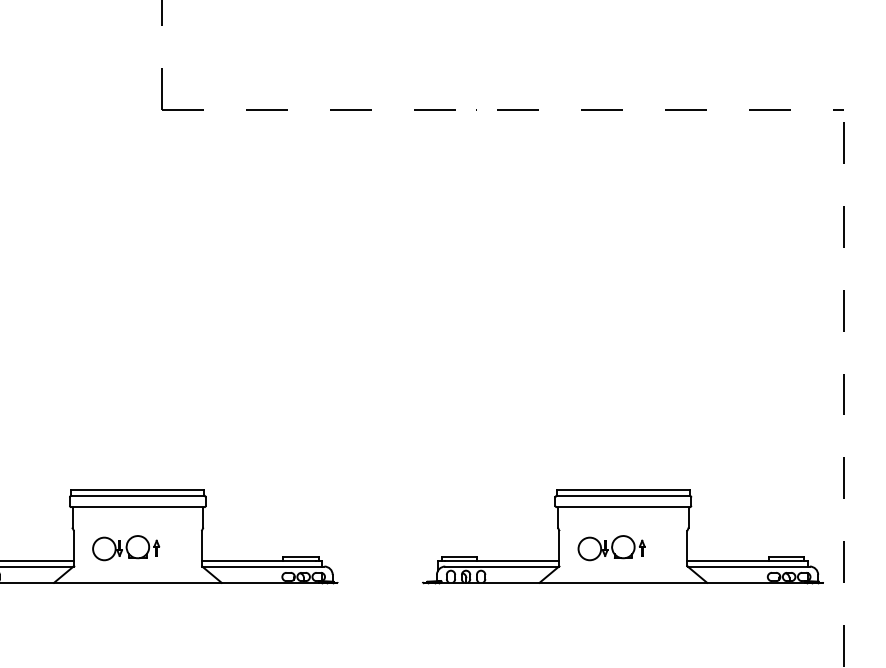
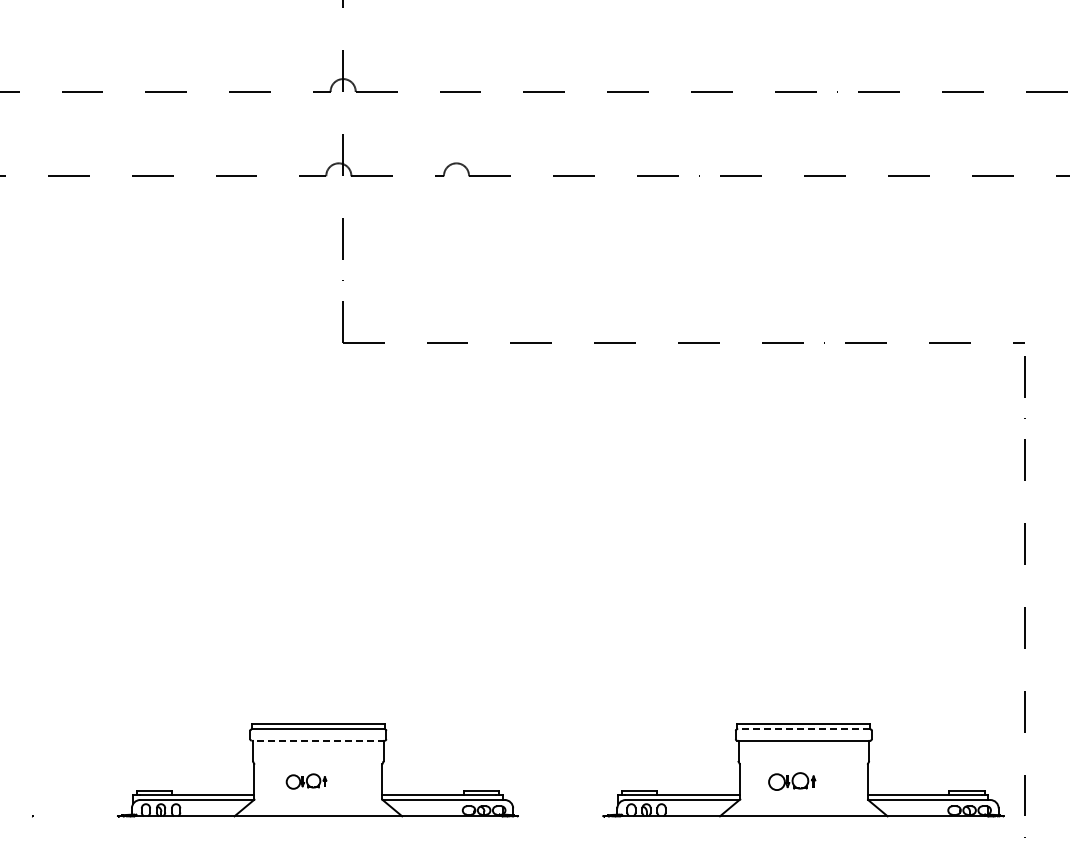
line: (623, 496) -> (803, 729), solid -> dashed
line: (138, 507) -> (318, 740), solid -> dashed
part: (126, 548) -> (306, 781), size x0.6
part: (612, 548) -> (792, 781), size x0.7

